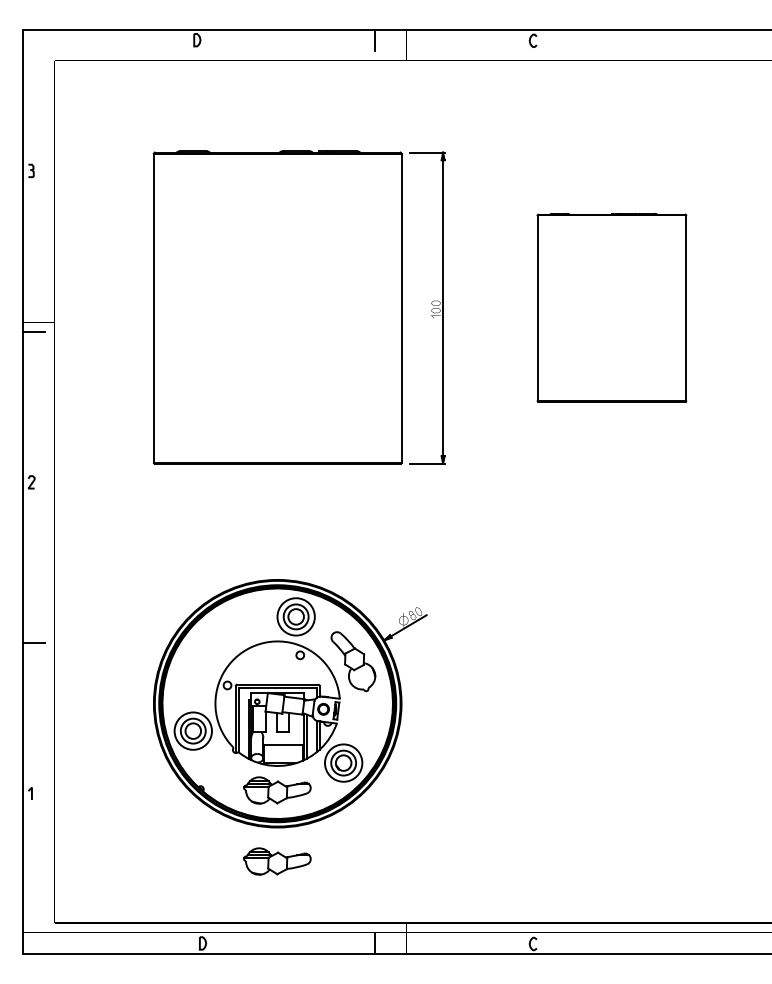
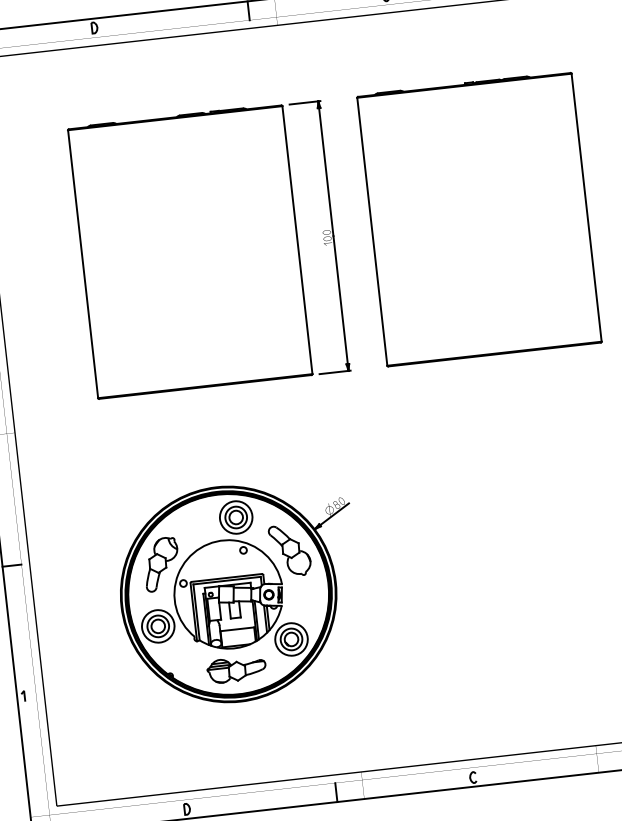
part: (611, 307) -> (479, 219), size x1.67
part: (204, 660) -> (161, 564), added
part: (277, 861) -> (243, 731), removed

